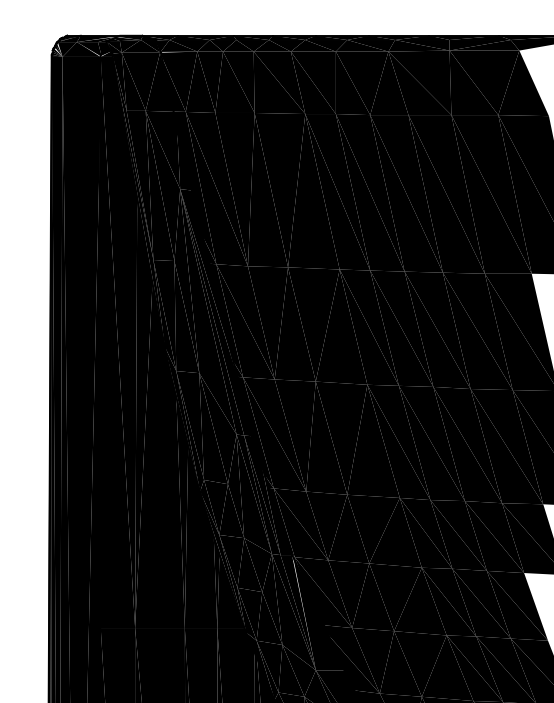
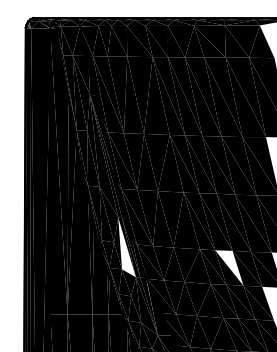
fill: (253, 494) -> (126, 247), removed
fill: (458, 534) -> (229, 267), removed

